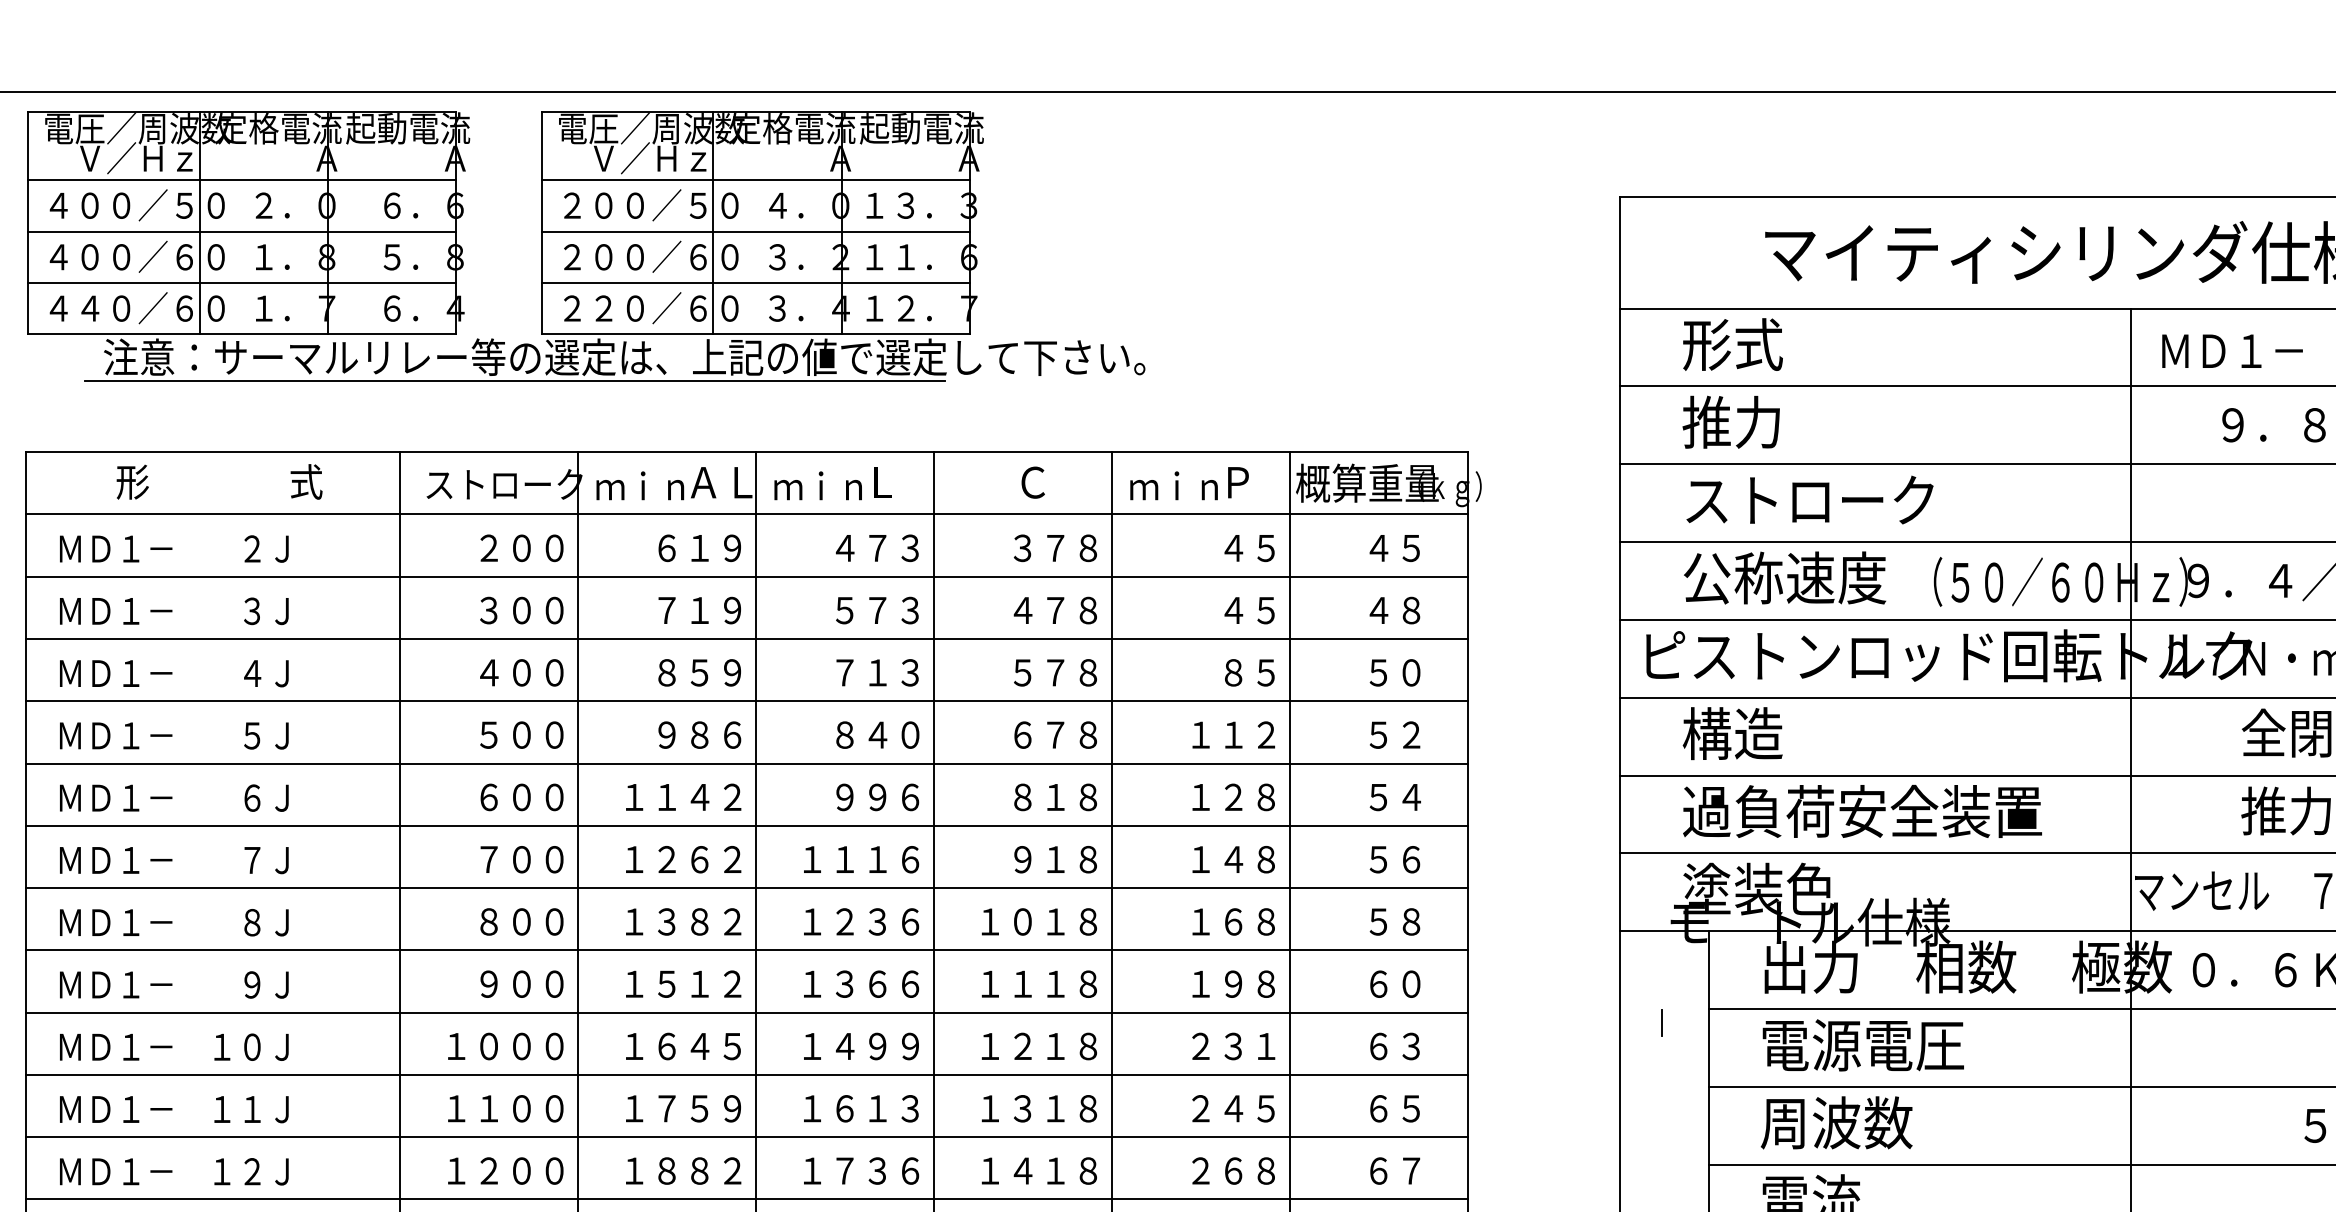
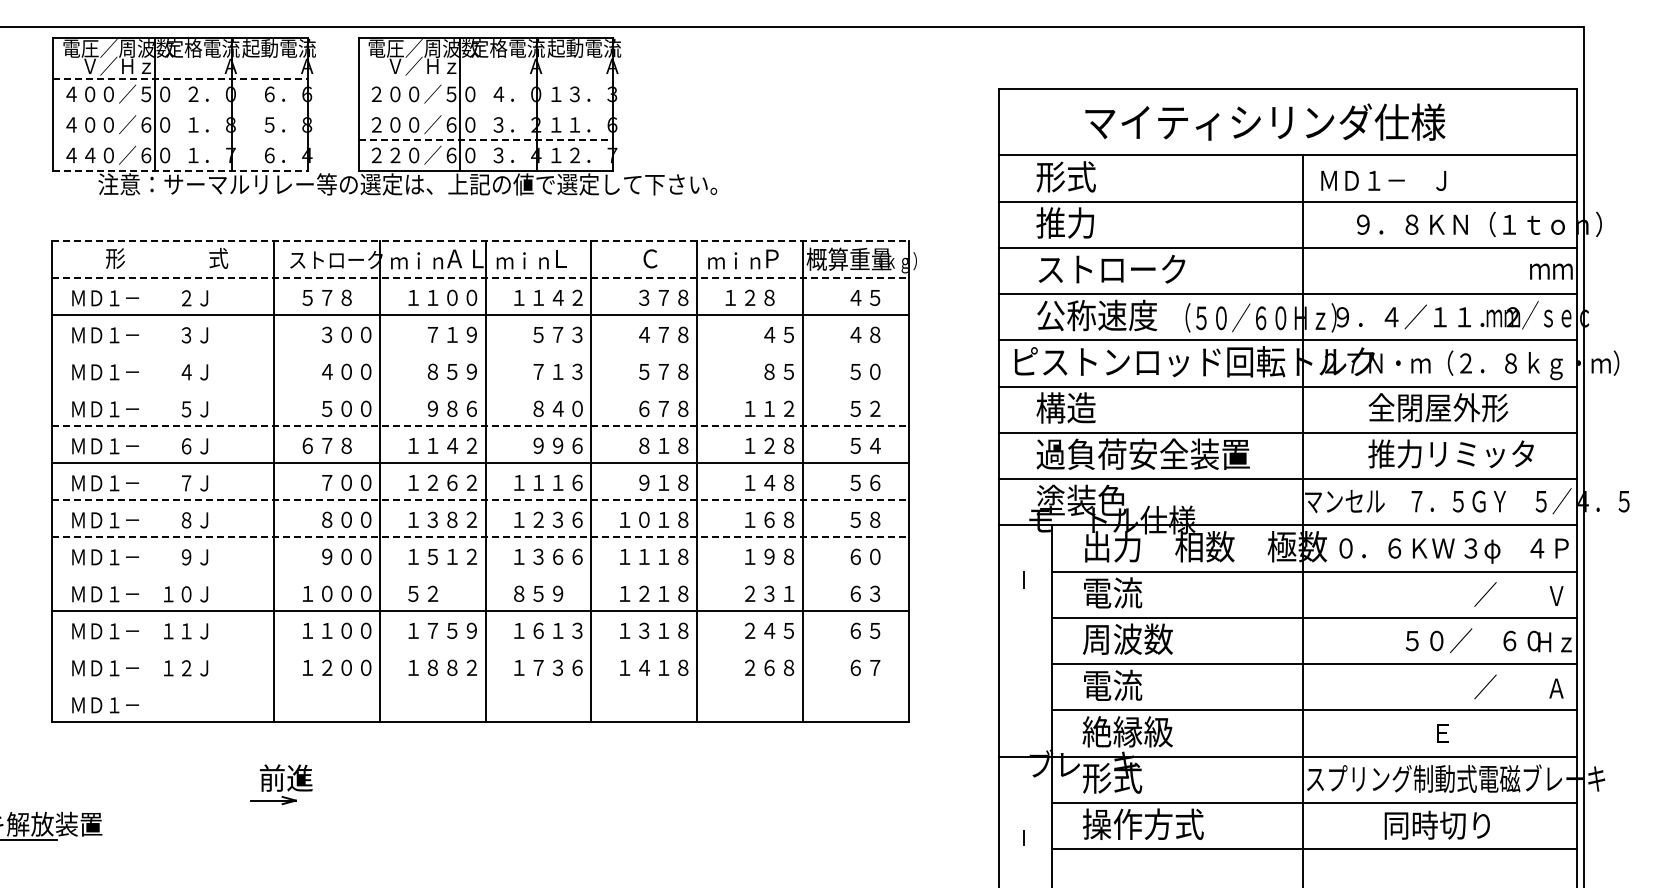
line: (243, 180) -> (181, 79), solid -> dashed
line: (755, 180) -> (485, 79), removed
line: (242, 231) -> (180, 109), removed
line: (755, 231) -> (485, 109), removed
line: (242, 283) -> (180, 140), removed
line: (757, 283) -> (486, 140), solid -> dashed
line: (243, 333) -> (181, 170), solid -> dashed
line: (514, 381) -> (342, 198), removed
line: (747, 451) -> (480, 240), solid -> dashed
line: (747, 513) -> (480, 277), solid -> dashed
text: (504, 547) -> (336, 297), ２００ -> ５７８
text: (683, 547) -> (442, 297), ６１９ -> １１００
text: (1216, 547) -> (759, 297), ４５ -> １２８
text: (861, 549) -> (548, 298), ４７３ -> １１４２
line: (747, 638) -> (480, 351), removed
line: (747, 700) -> (480, 388), removed
line: (747, 763) -> (480, 425), solid -> dashed
text: (504, 796) -> (336, 445), ６００ -> ６７８
line: (747, 887) -> (480, 499), solid -> dashed
line: (747, 949) -> (480, 536), solid -> dashed
line: (747, 1012) -> (480, 573), removed
text: (1888, 1044) -> (1158, 592), 電源電圧 -> 電流
text: (683, 1045) -> (442, 593), １６４５ -> ５２
text: (861, 1045) -> (548, 593), １４９９ -> ８５９
line: (747, 1136) -> (480, 647), removed
line: (747, 1199) -> (480, 684), removed

